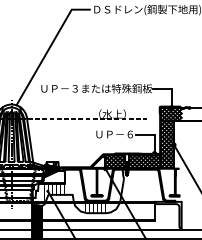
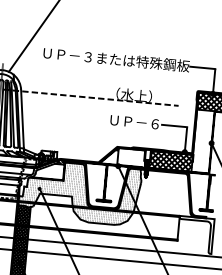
hatch: (167, 143) -> (203, 140), removed
hatch: (114, 160) -> (131, 156), removed

